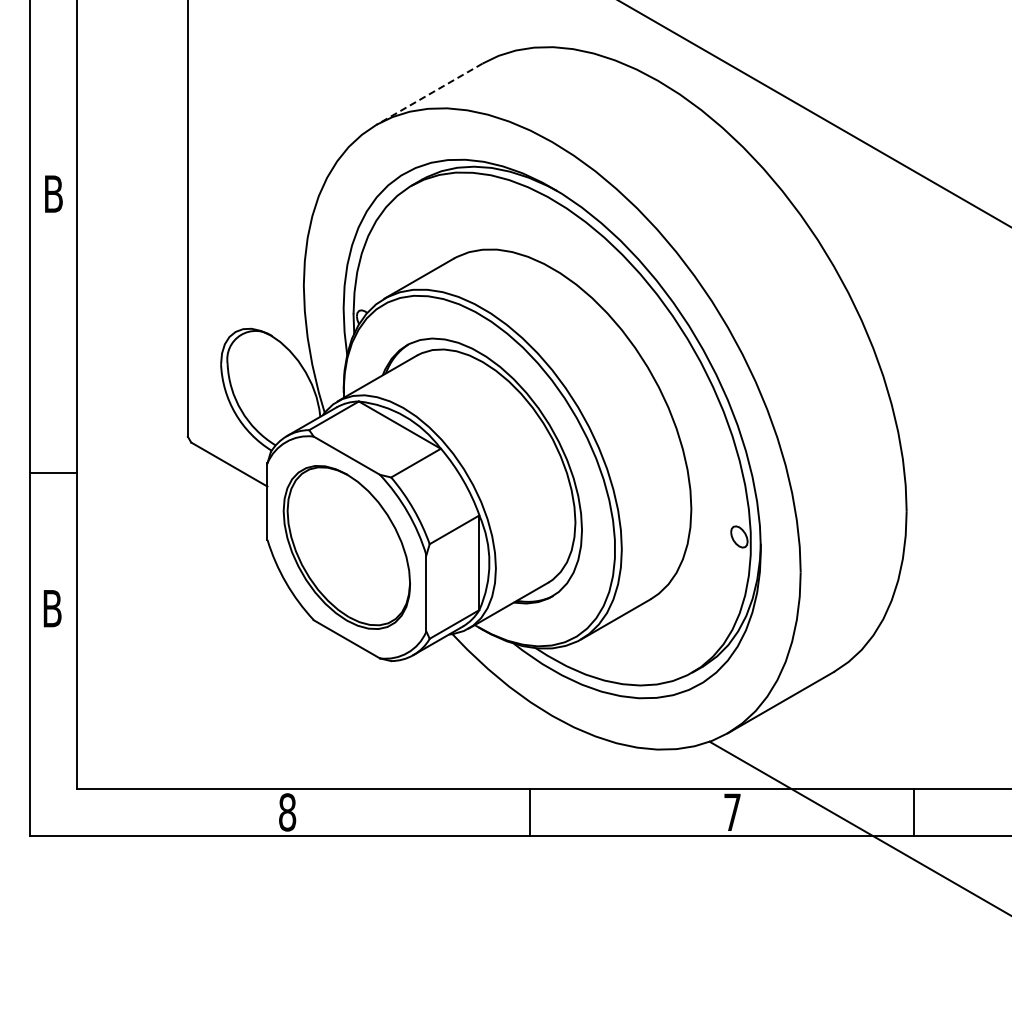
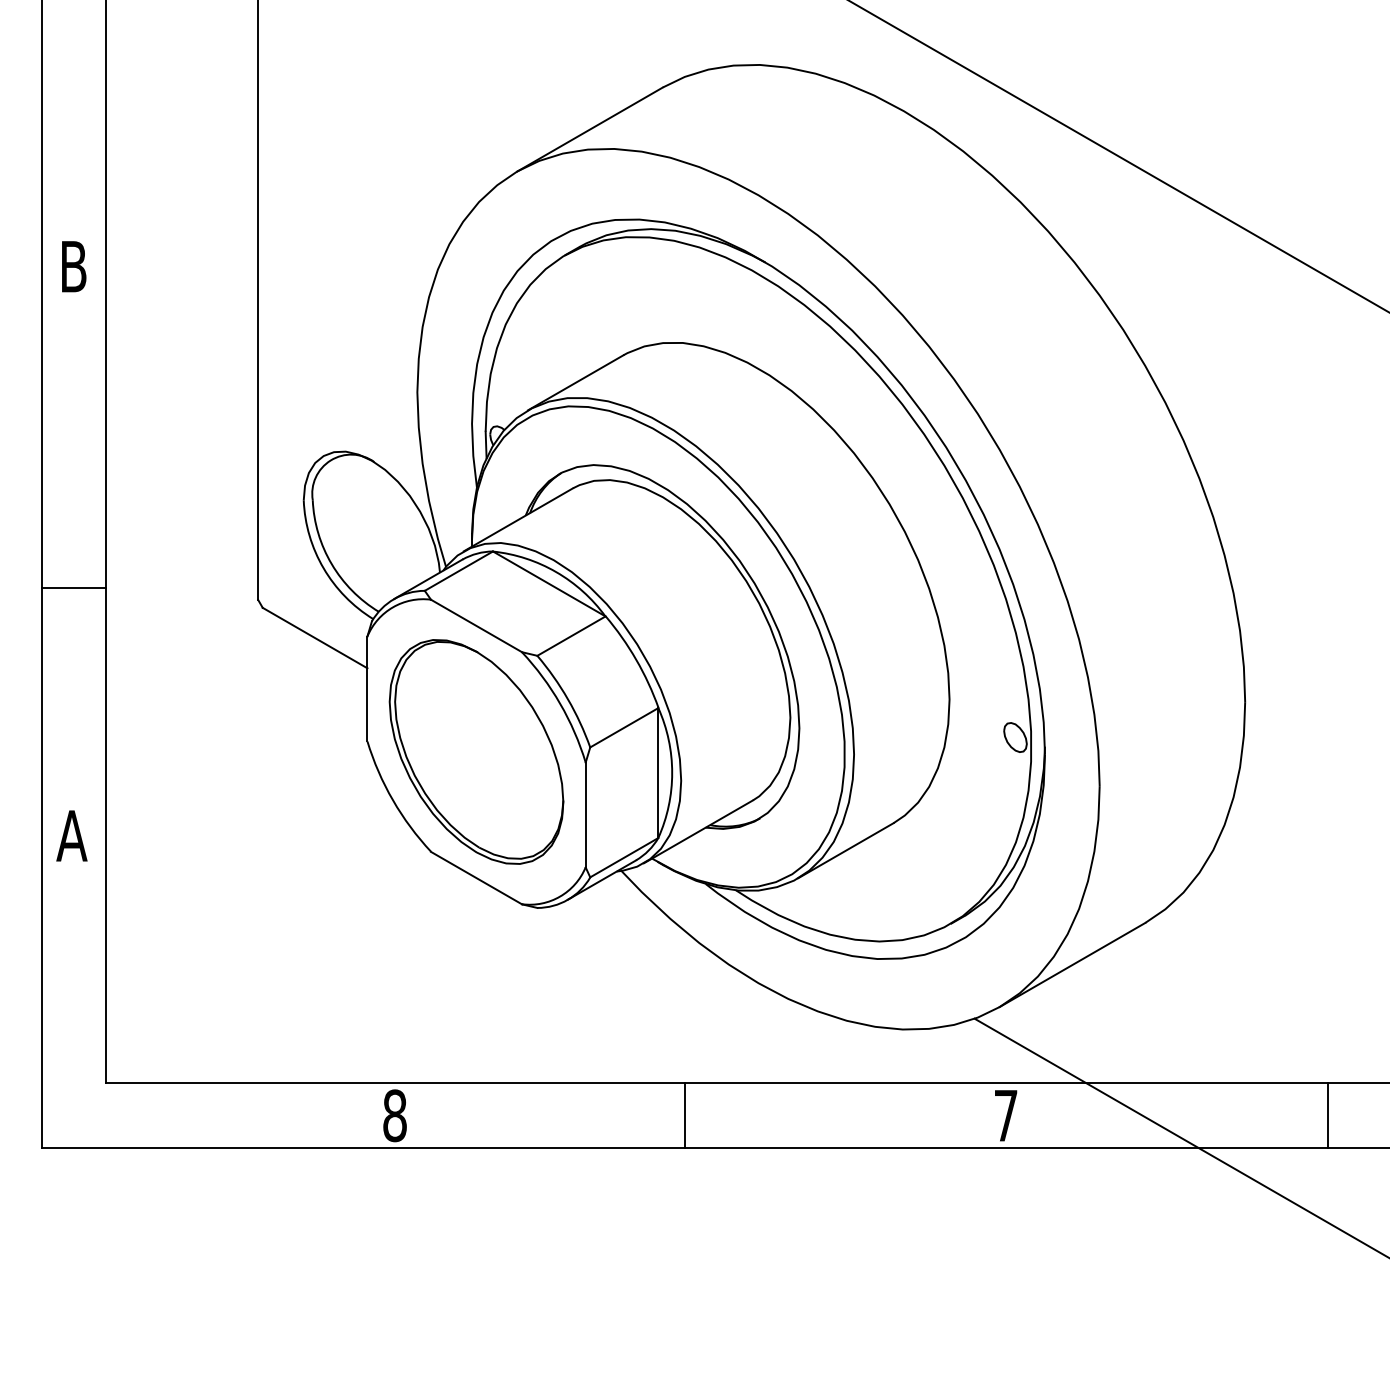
line: (429, 94) -> (589, 129), dashed -> solid
line: (53, 473) -> (73, 588), moved
text: (52, 608) -> (72, 835), B -> A
line: (529, 811) -> (684, 1114), moved
line: (914, 811) -> (1328, 1114), moved

